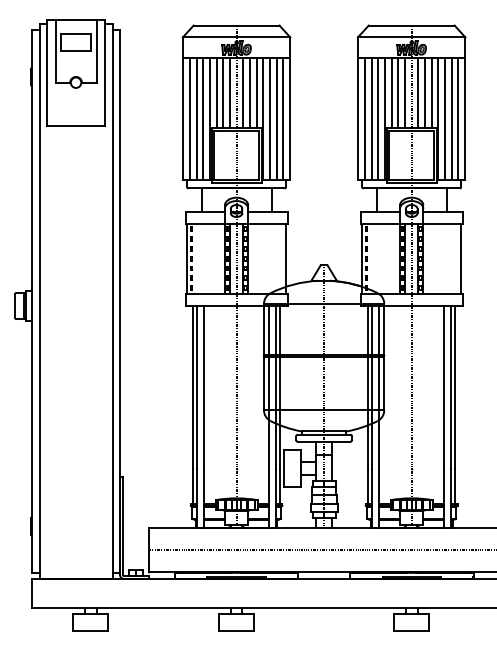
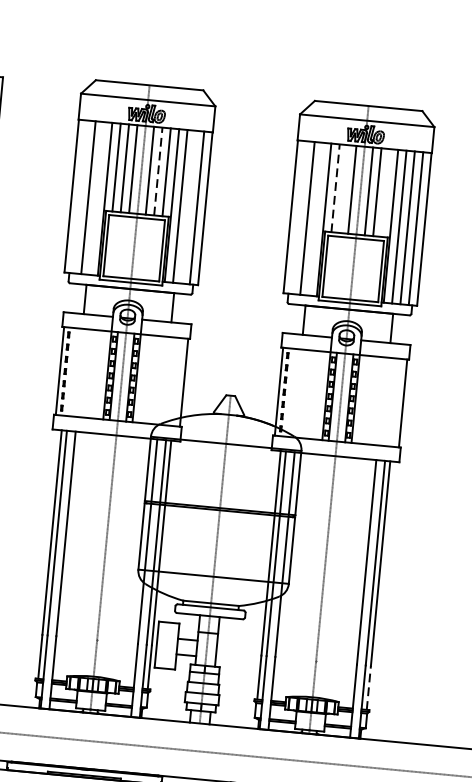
line: (249, 92) -> (157, 170), solid -> dashed
line: (391, 92) -> (335, 187), solid -> dashed
line: (398, 93) -> (344, 189), removed
line: (431, 93) -> (385, 193), removed
line: (189, 119) -> (79, 197), removed
line: (203, 119) -> (97, 198), removed
line: (276, 119) -> (188, 207), removed
line: (364, 119) -> (298, 217), removed
line: (378, 119) -> (315, 219), removed
line: (455, 486) -> (368, 687), solid -> dashed

